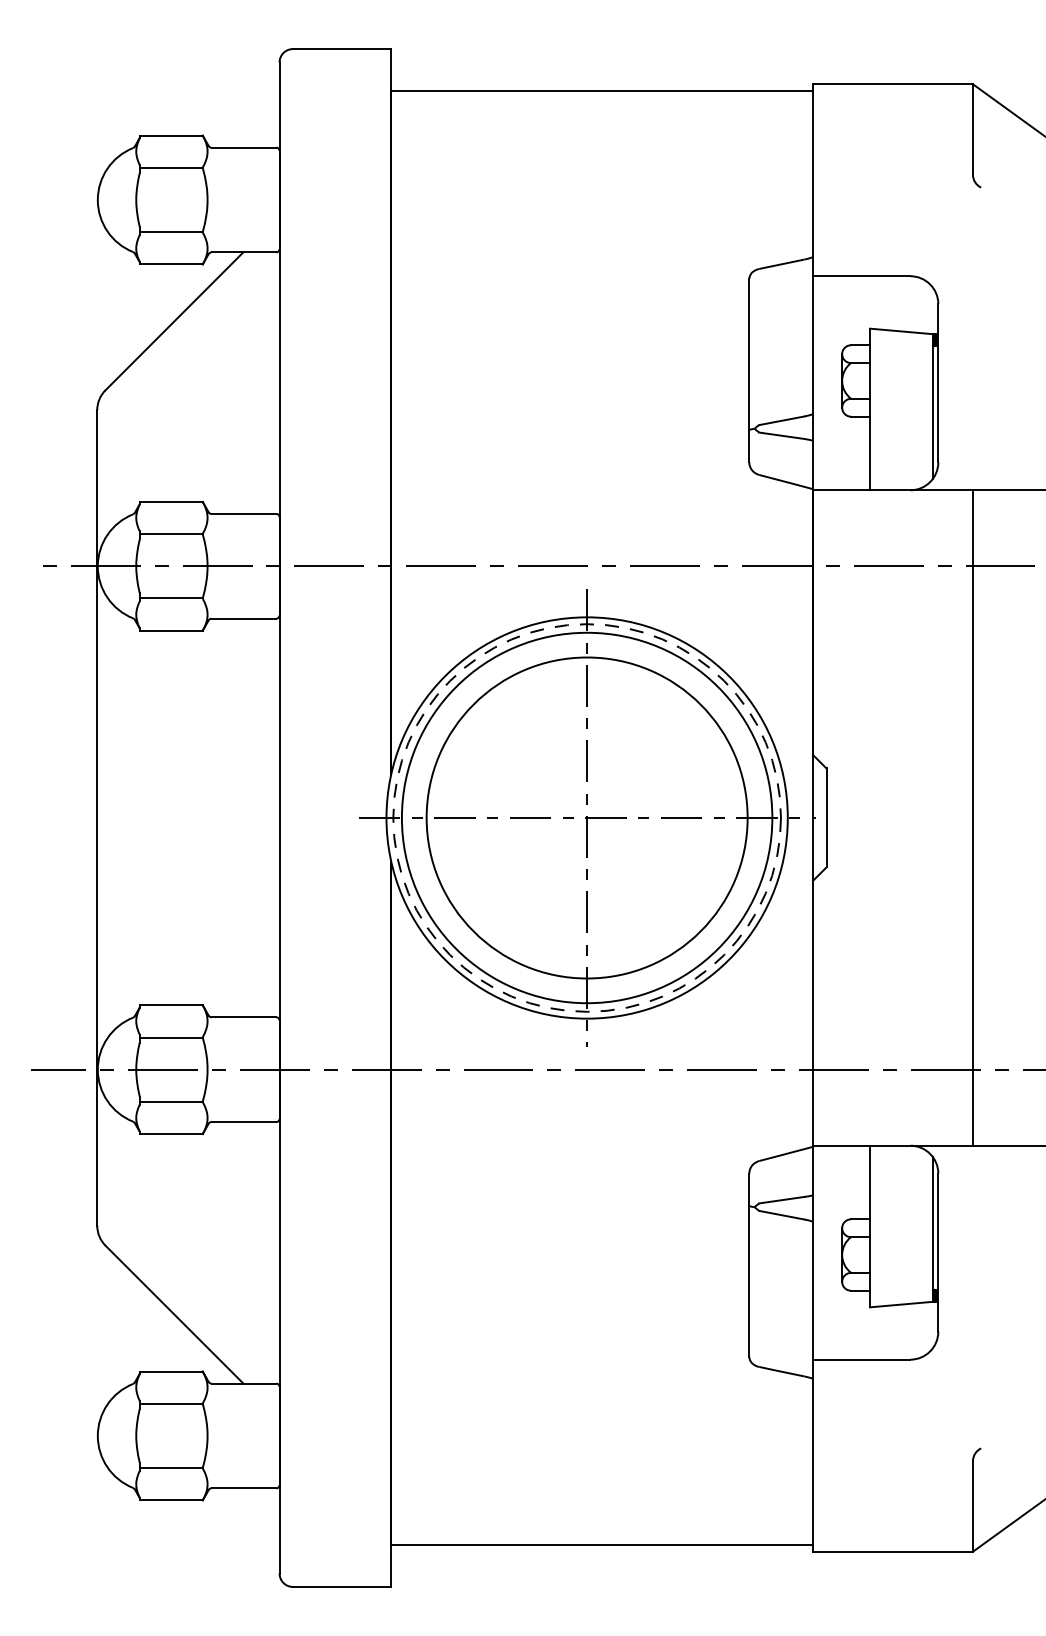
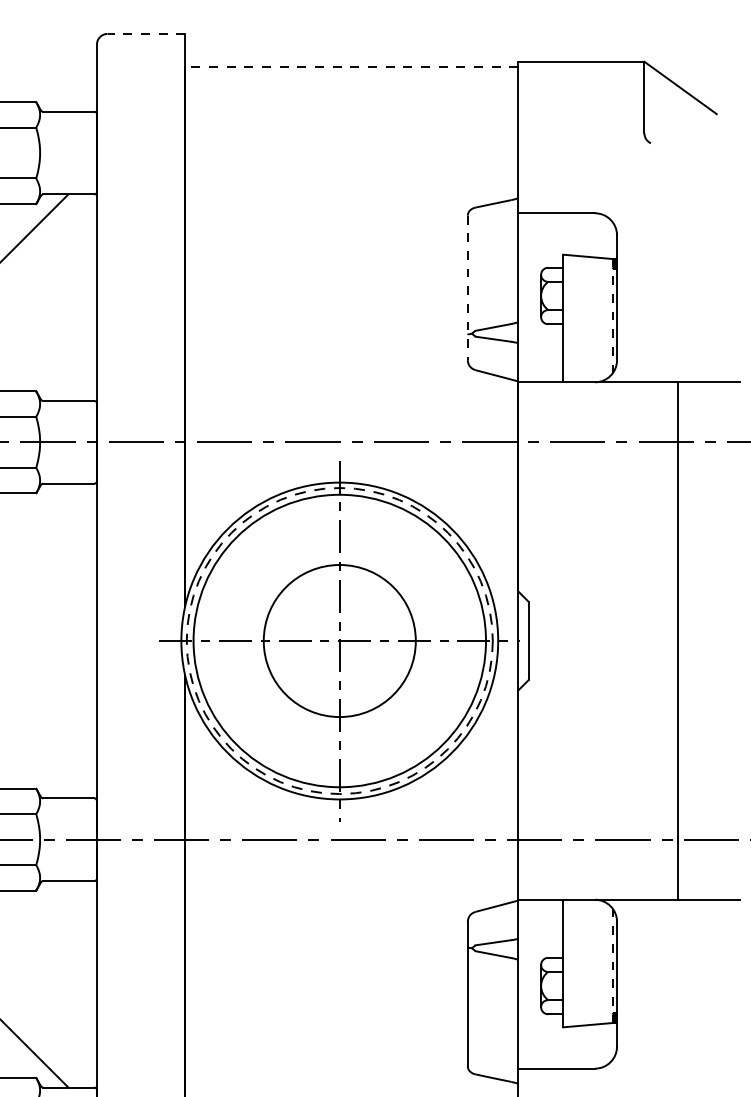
line: (341, 49) -> (145, 34), solid -> dashed
line: (602, 91) -> (351, 67), solid -> dashed
line: (749, 371) -> (467, 288), solid -> dashed
line: (932, 406) -> (612, 316), solid -> dashed
circle: (586, 817) -> (339, 640), size x0.6
line: (973, 817) -> (677, 640), moved
line: (932, 1229) -> (612, 965), solid -> dashed

